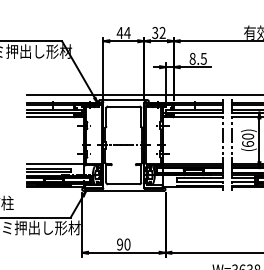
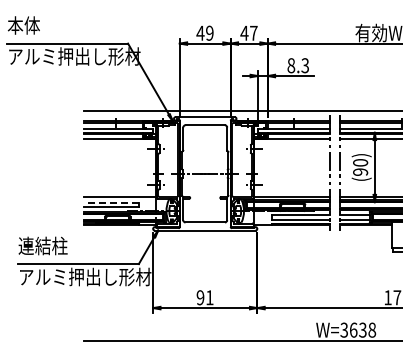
text: (127, 32) -> (209, 32), 44 -> 49
text: (158, 32) -> (248, 32), 32 -> 47
text: (203, 58) -> (304, 65), 8.5 -> 8.3
text: (248, 143) -> (360, 171), (60) -> (90)
line: (48, 168) -> (110, 202), solid -> dashed
text: (127, 244) -> (209, 297), 90 -> 91

